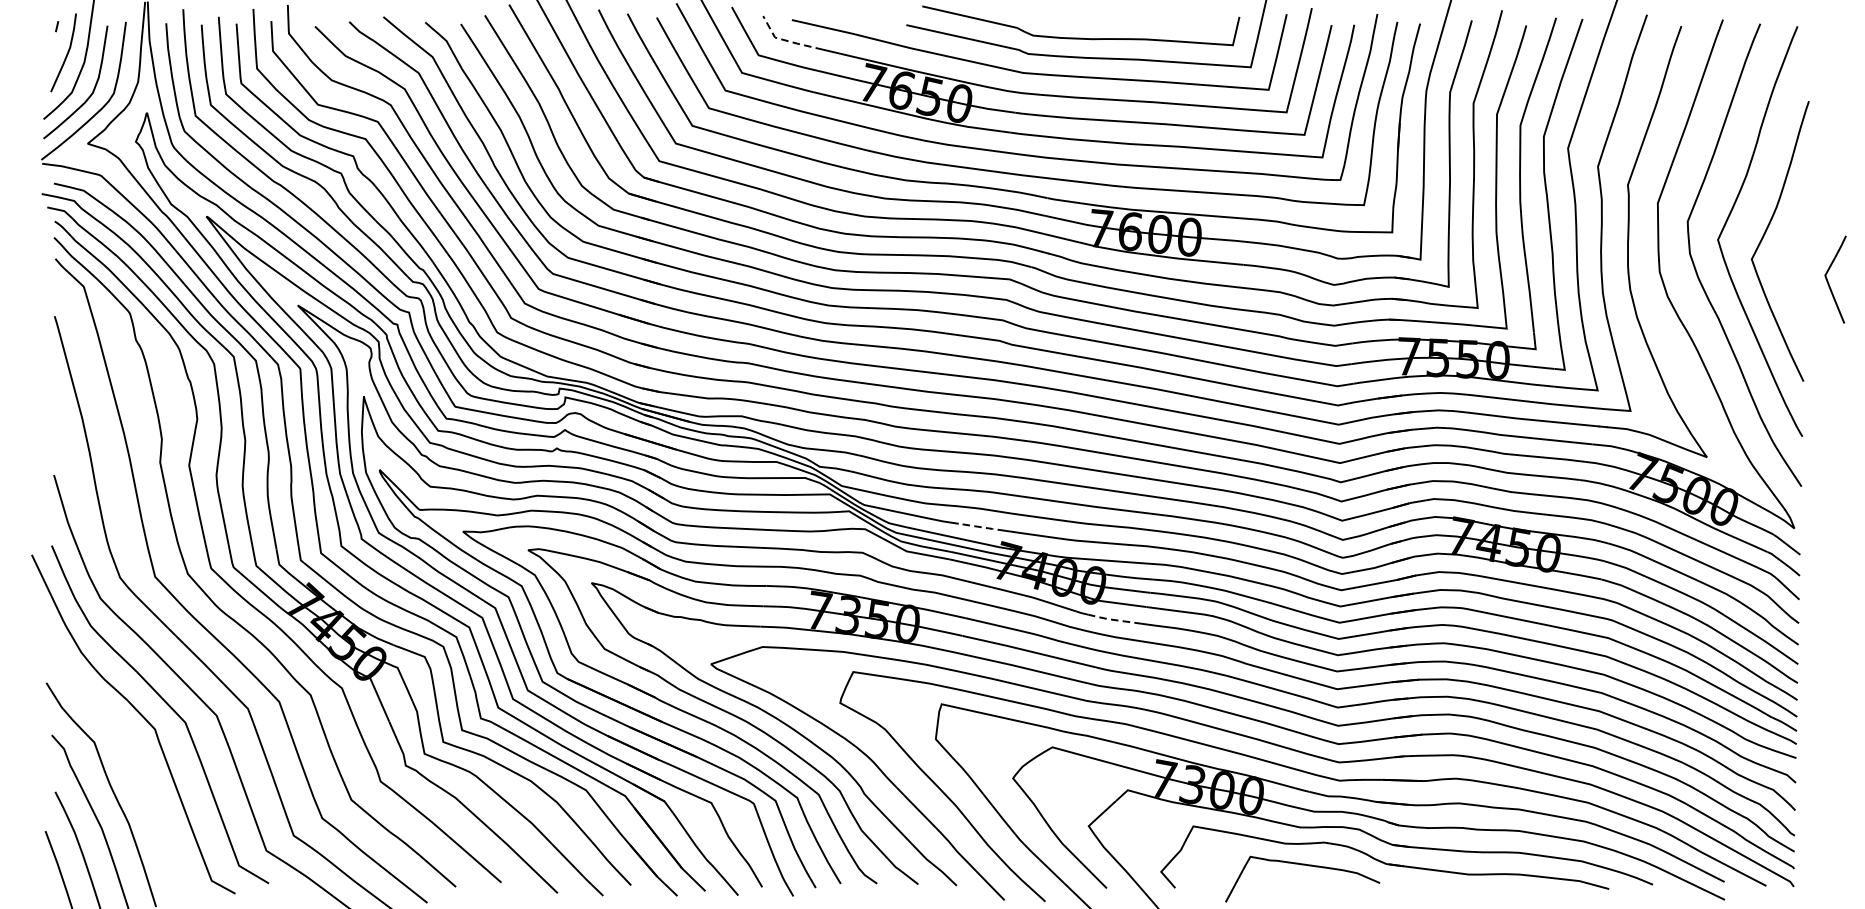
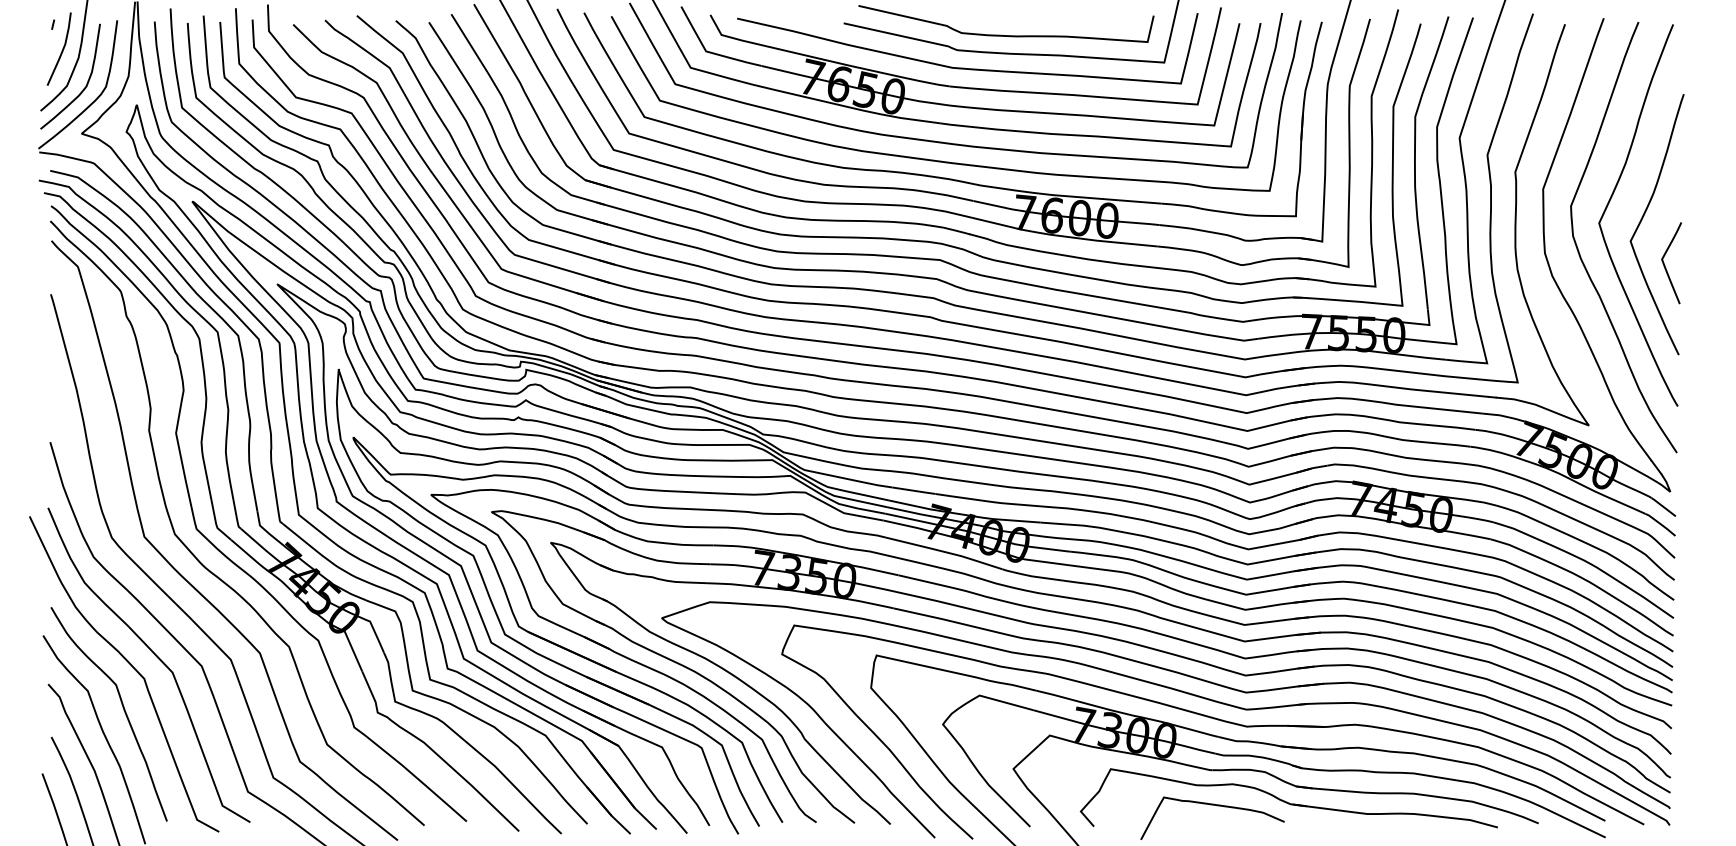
line: (786, 40) -> (732, 37), dashed -> solid
curve: (1829, 282) -> (1665, 265), moved
line: (982, 527) -> (914, 490), dashed -> solid
line: (1113, 619) -> (1036, 576), dashed -> solid
curve: (132, 763) -> (123, 710), added

